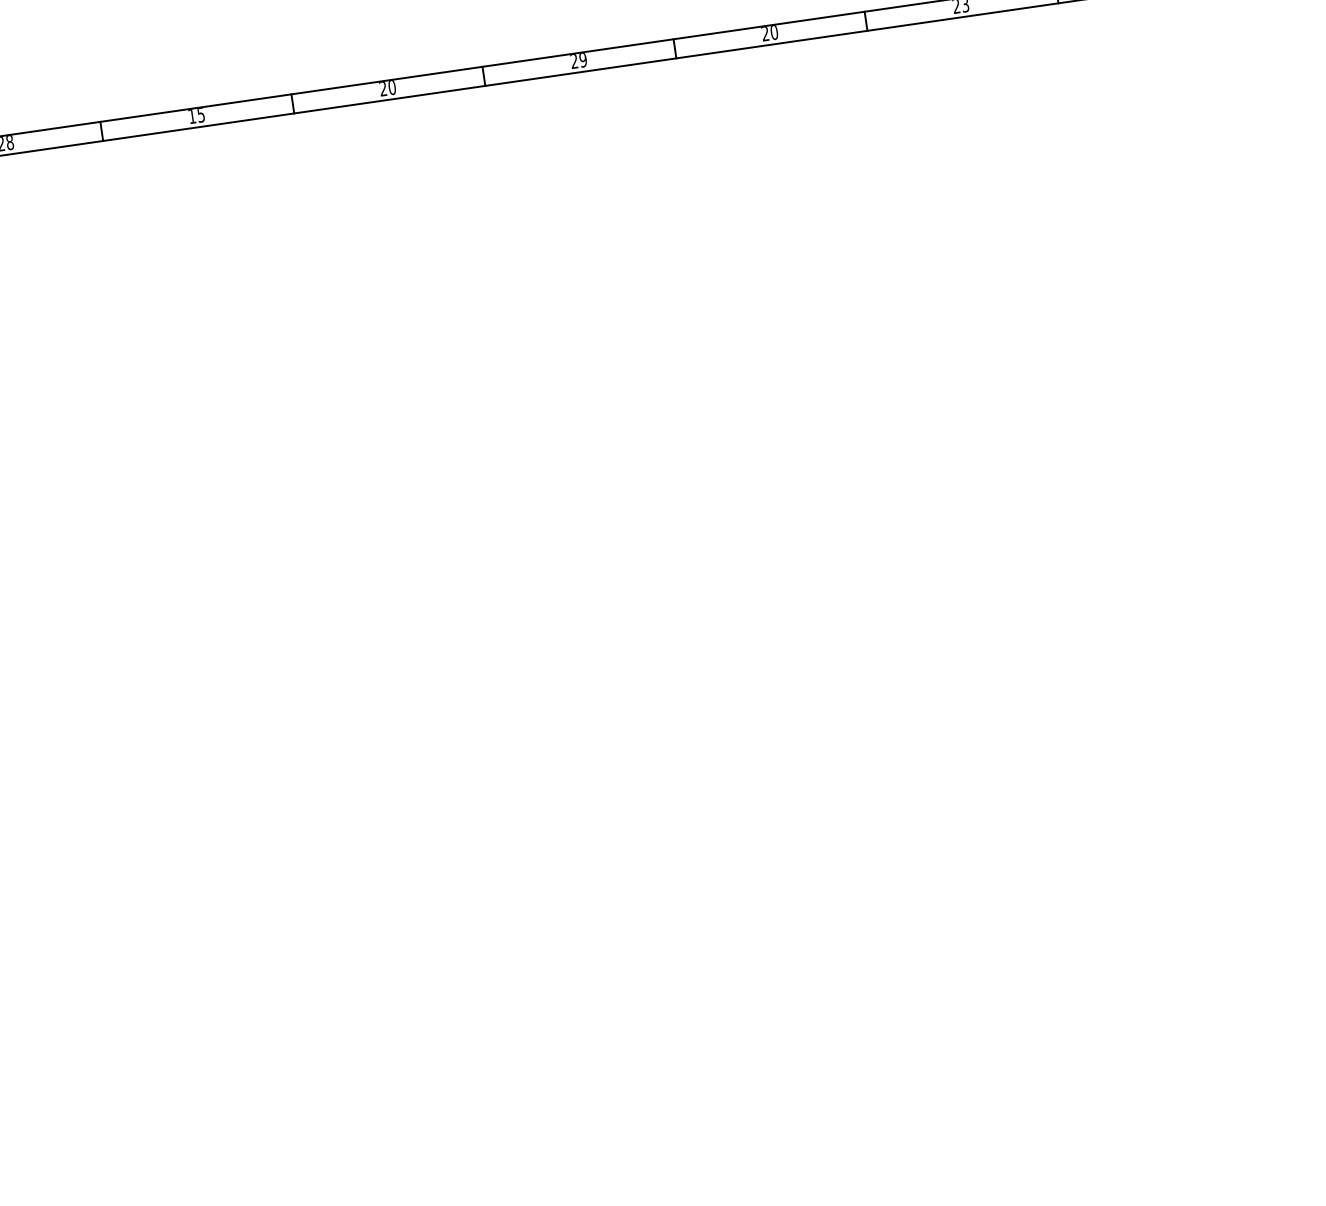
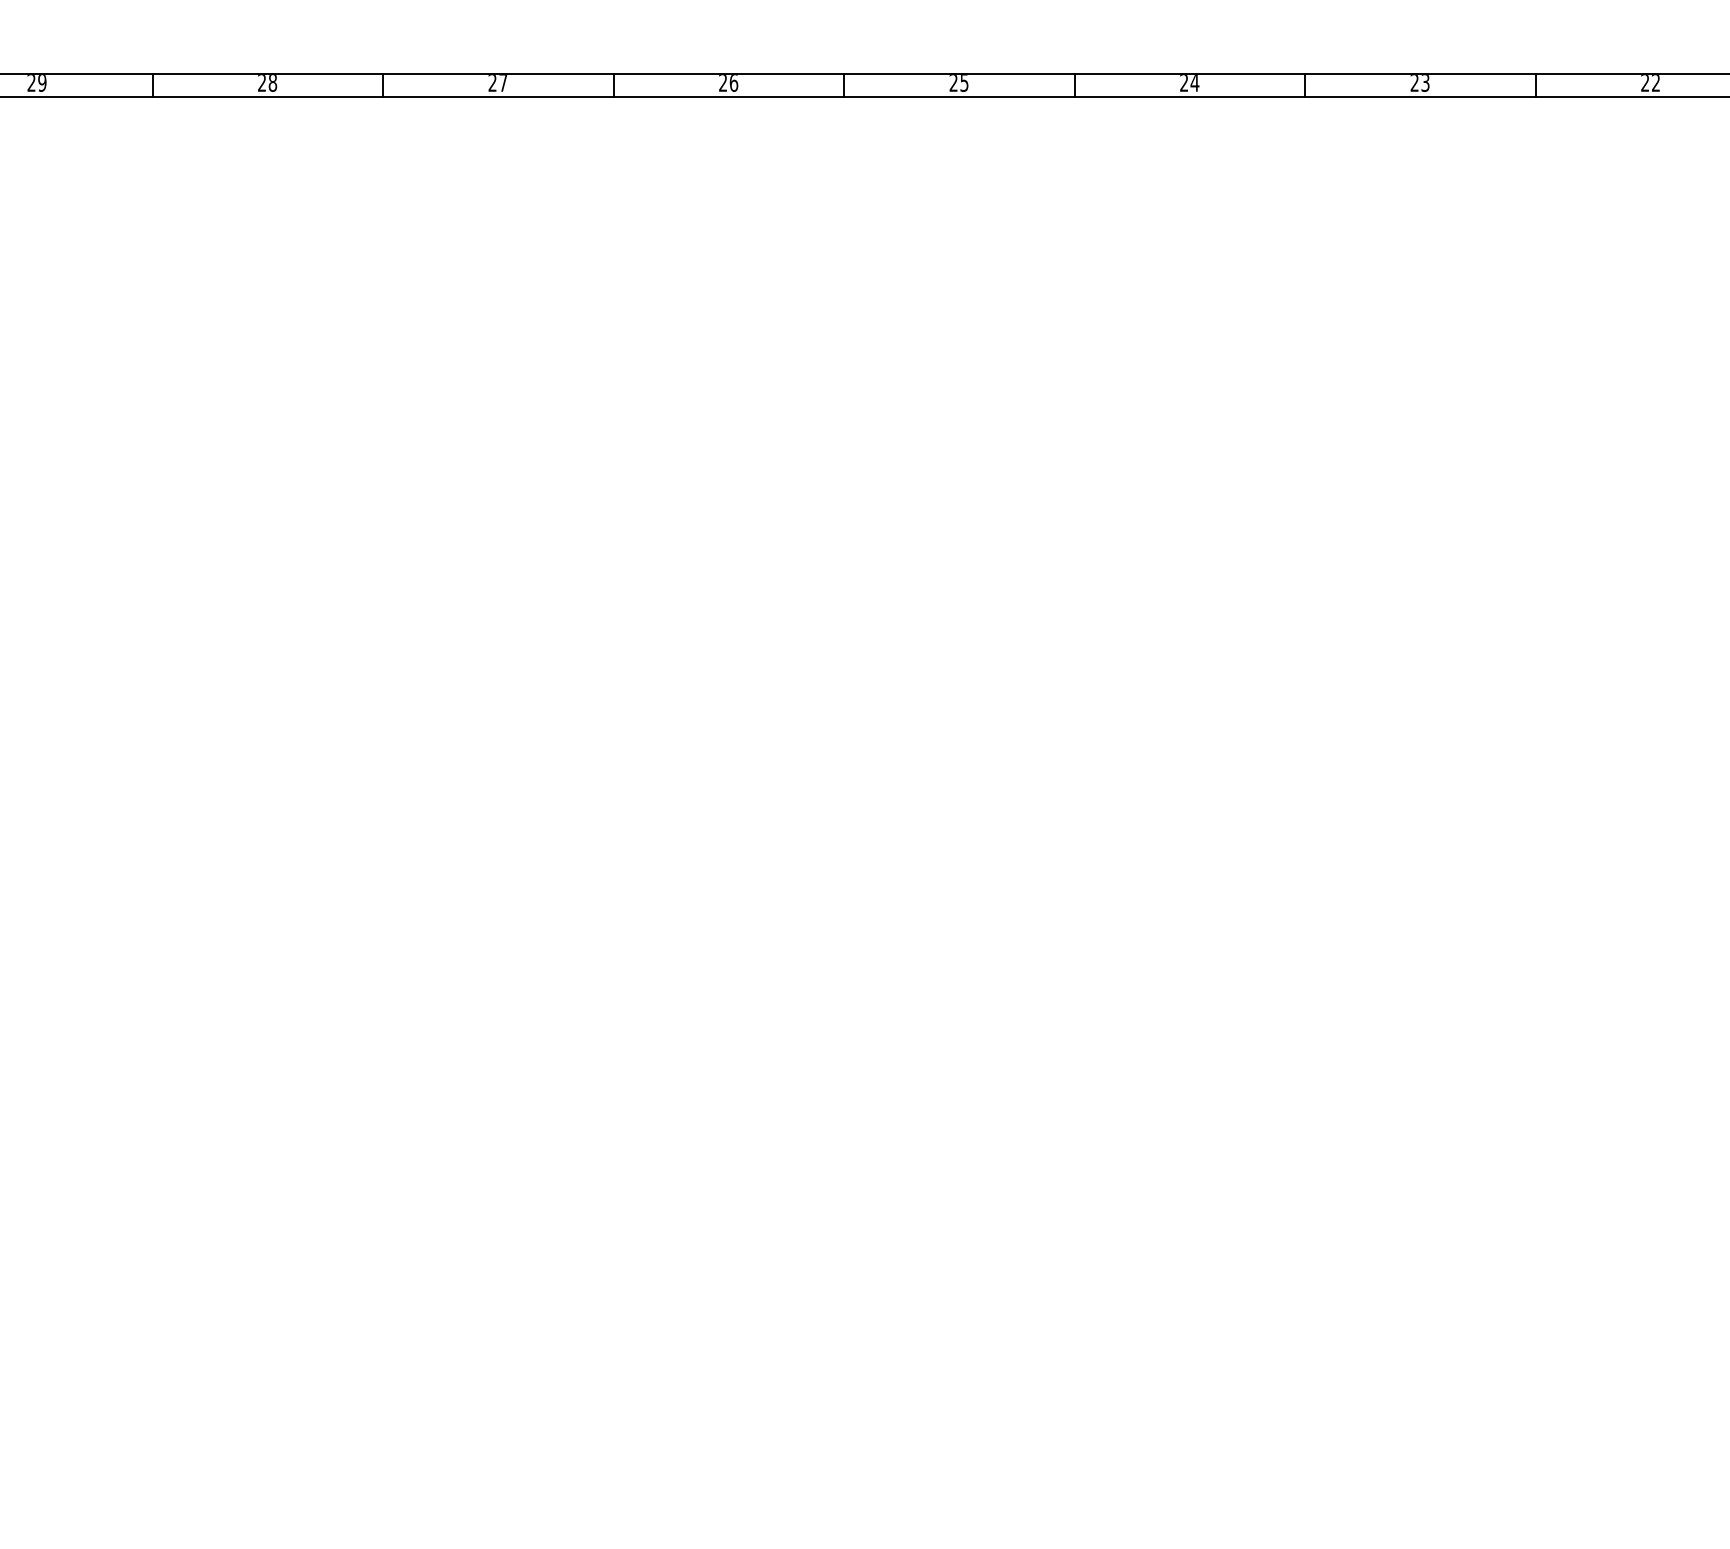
text: (774, 33) -> (1194, 83), 20 -> 24
text: (583, 60) -> (964, 83), 29 -> 25
text: (391, 88) -> (733, 83), 20 -> 26
text: (196, 116) -> (497, 83), 15 -> 27

